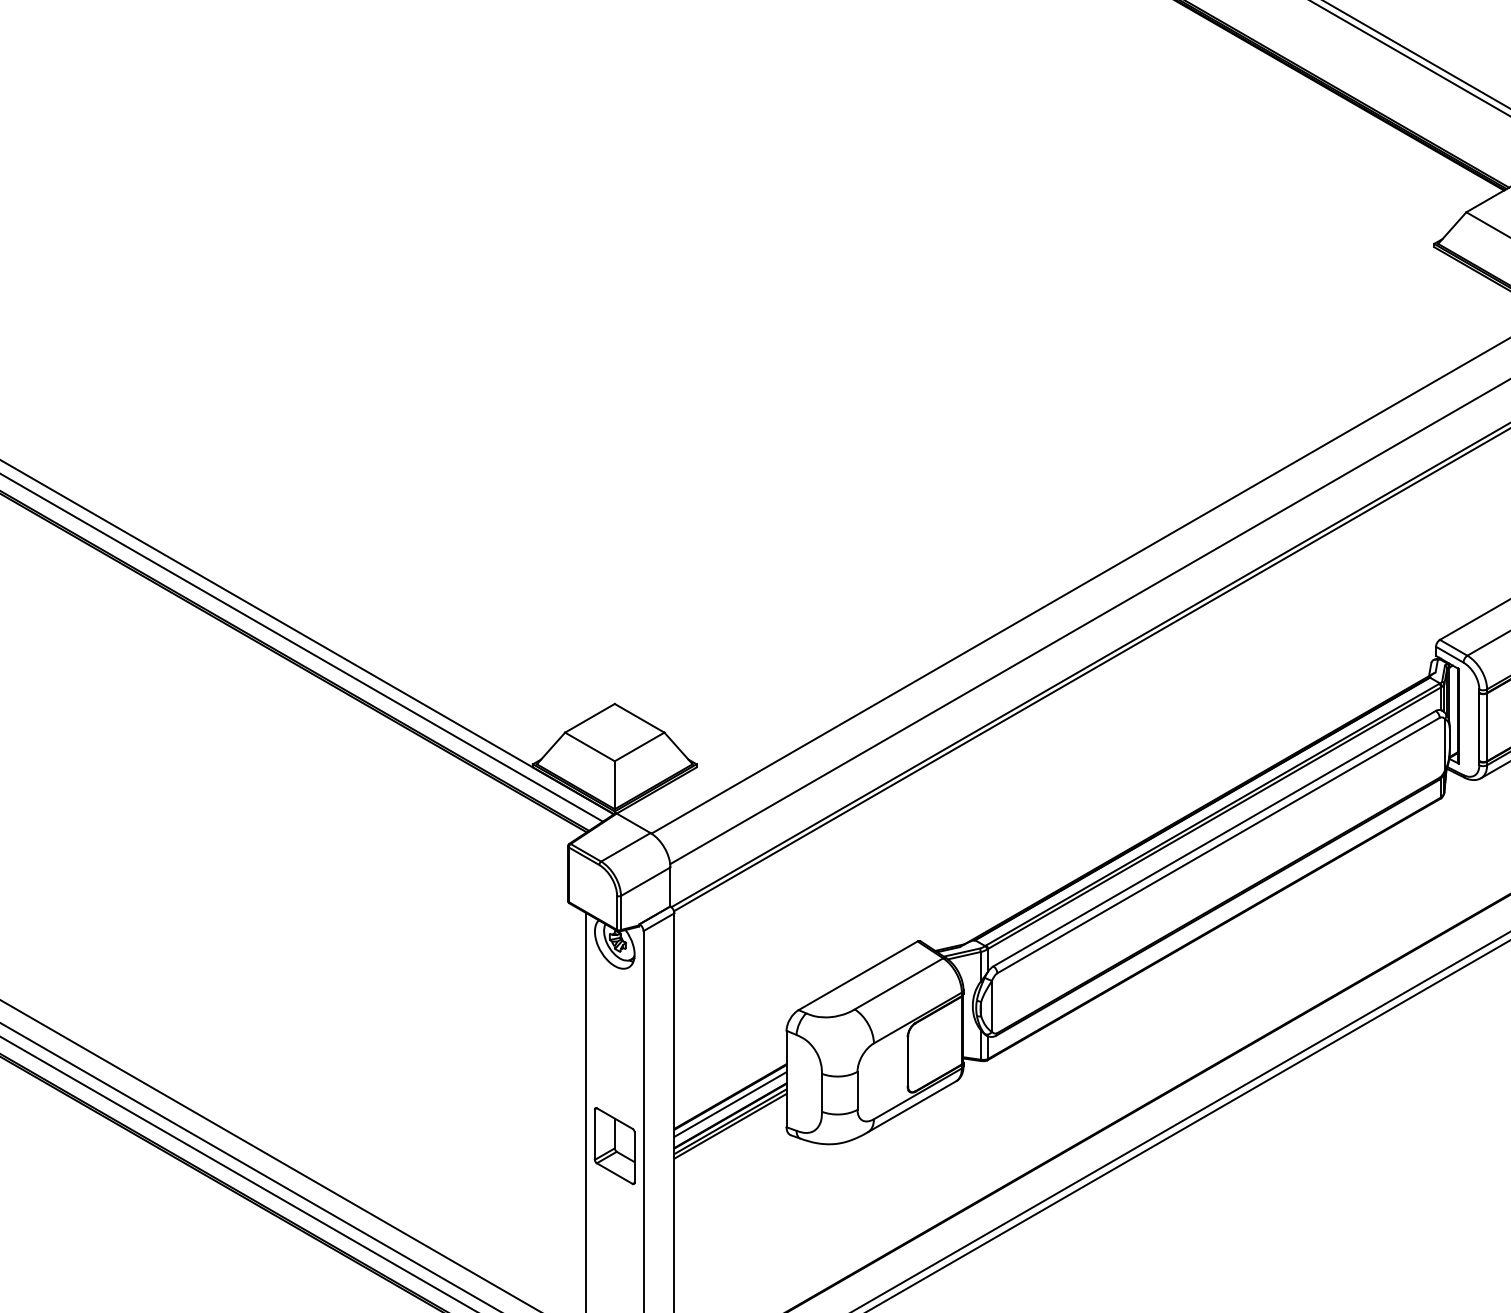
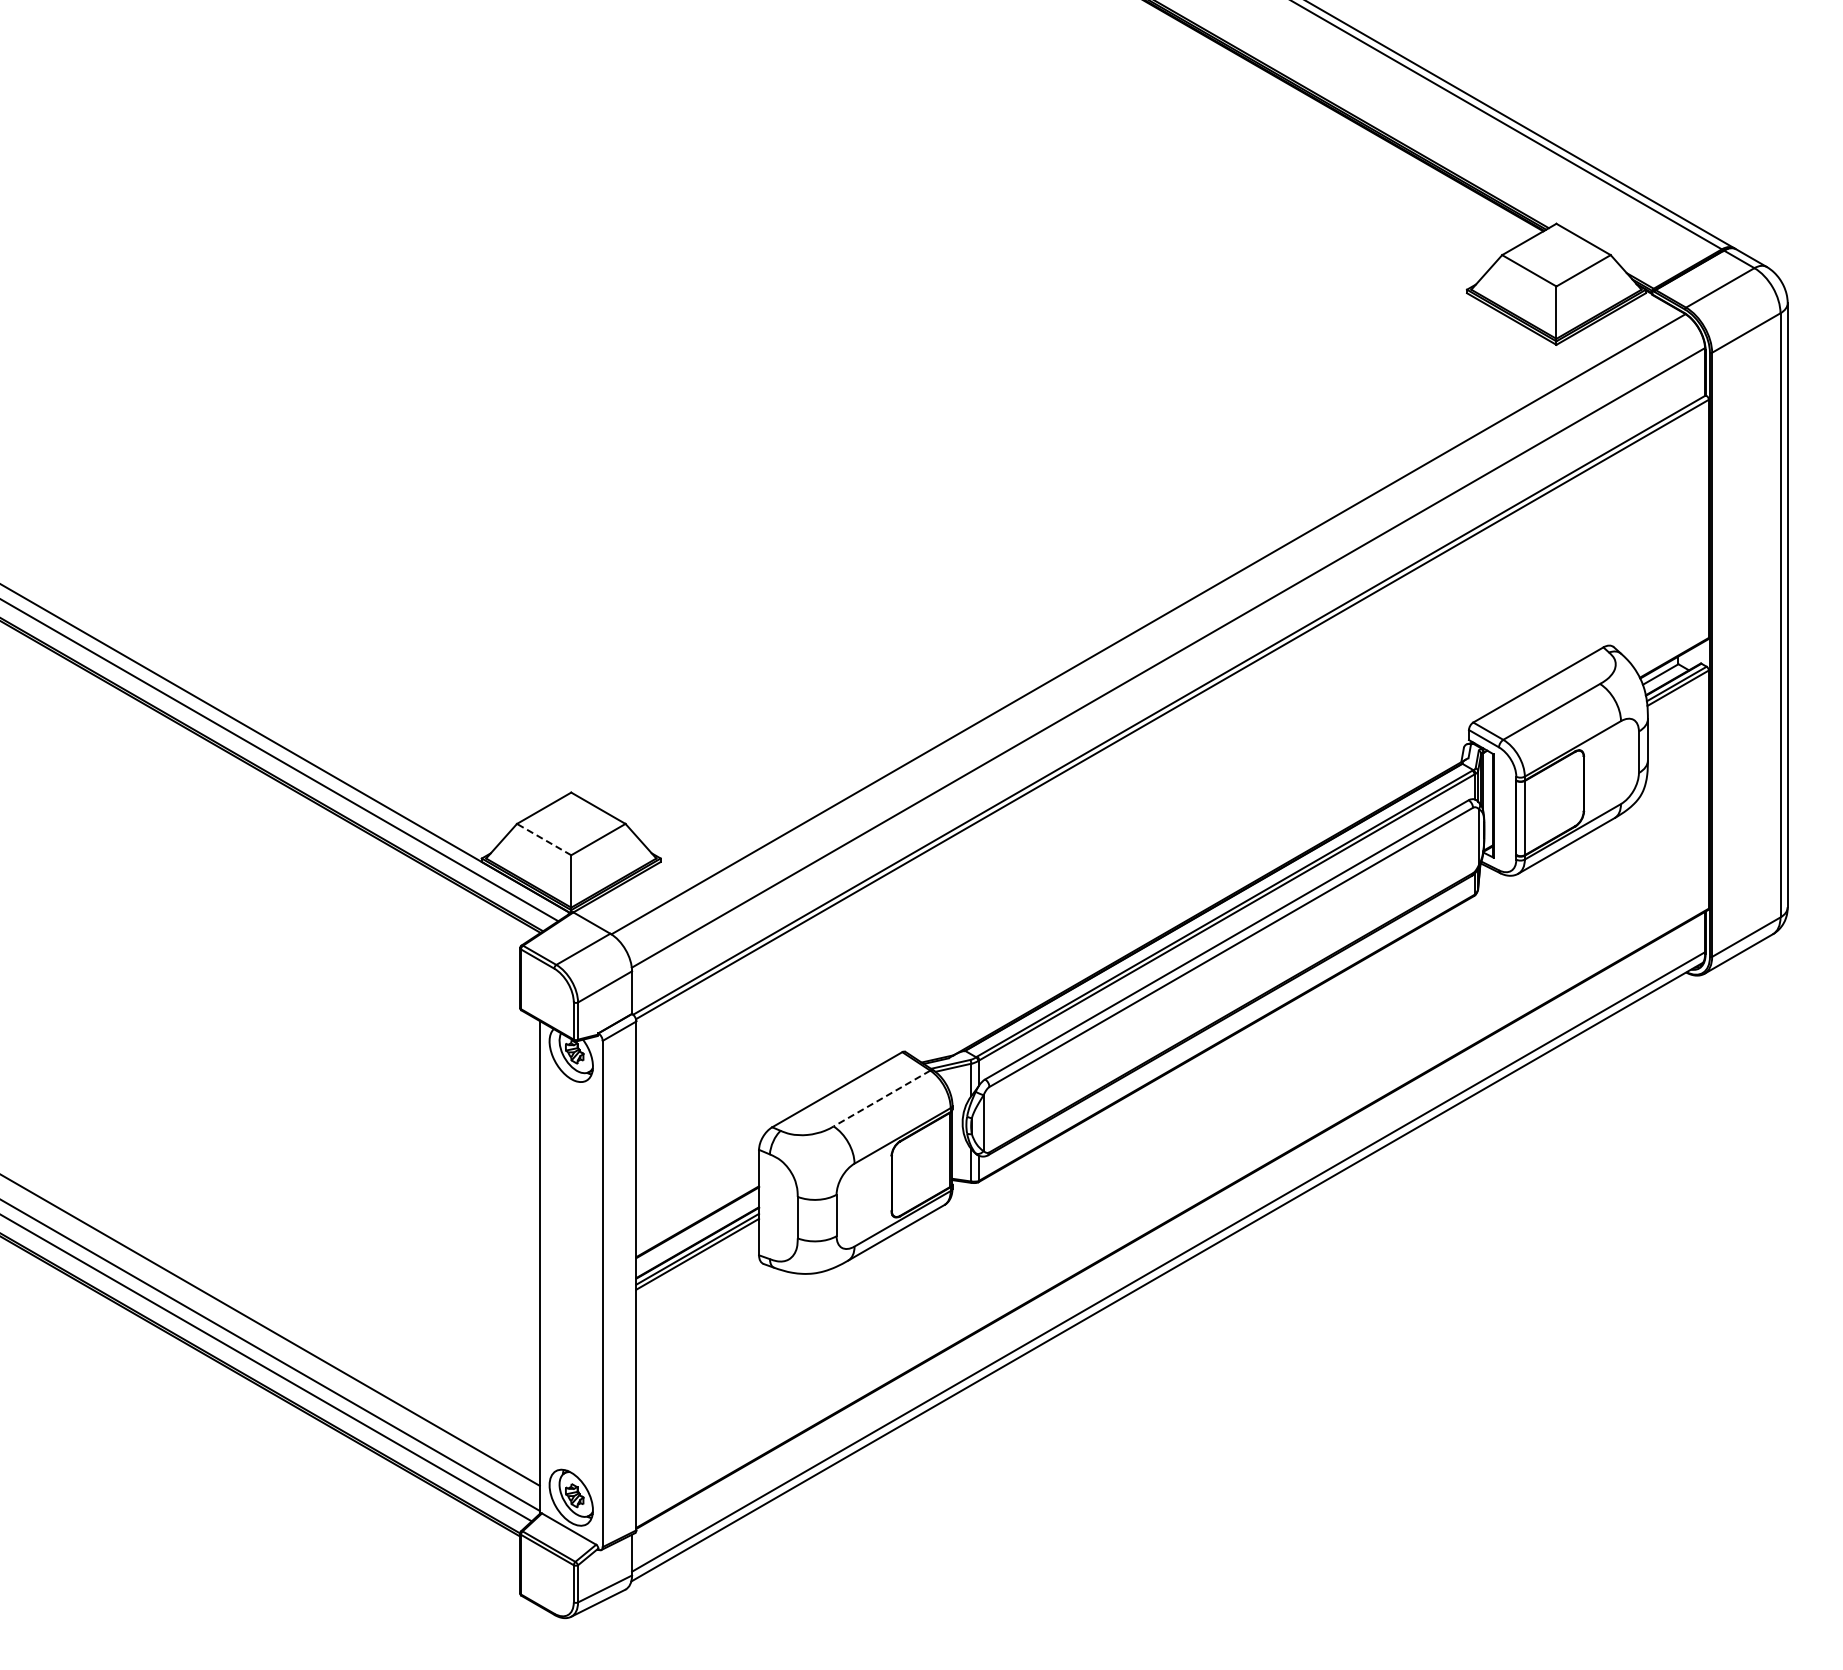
line: (589, 746) -> (543, 839), solid -> dashed
line: (898, 983) -> (881, 1098), solid -> dashed
line: (730, 1104) -> (697, 1230), removed
part: (614, 1145) -> (570, 1275), removed

